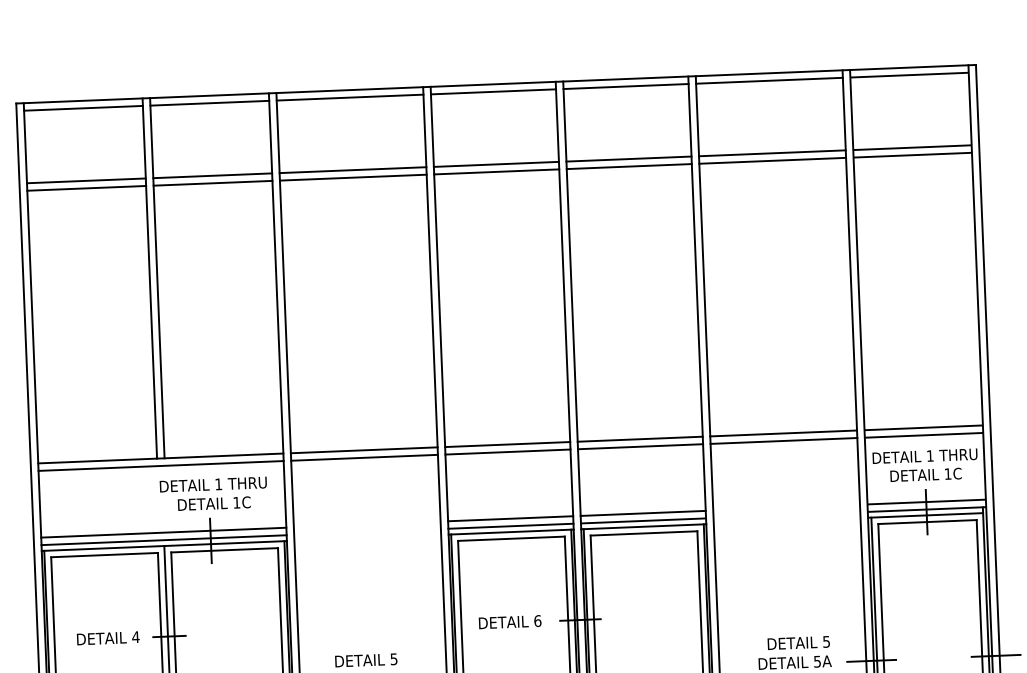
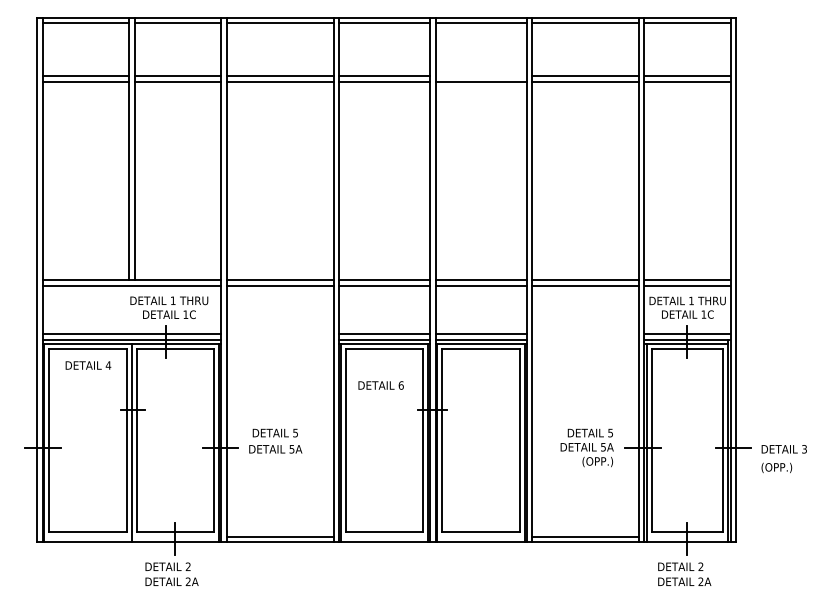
line: (628, 159) -> (480, 76), removed
text: (509, 622) -> (380, 385), moved
text: (108, 638) -> (88, 365), moved

